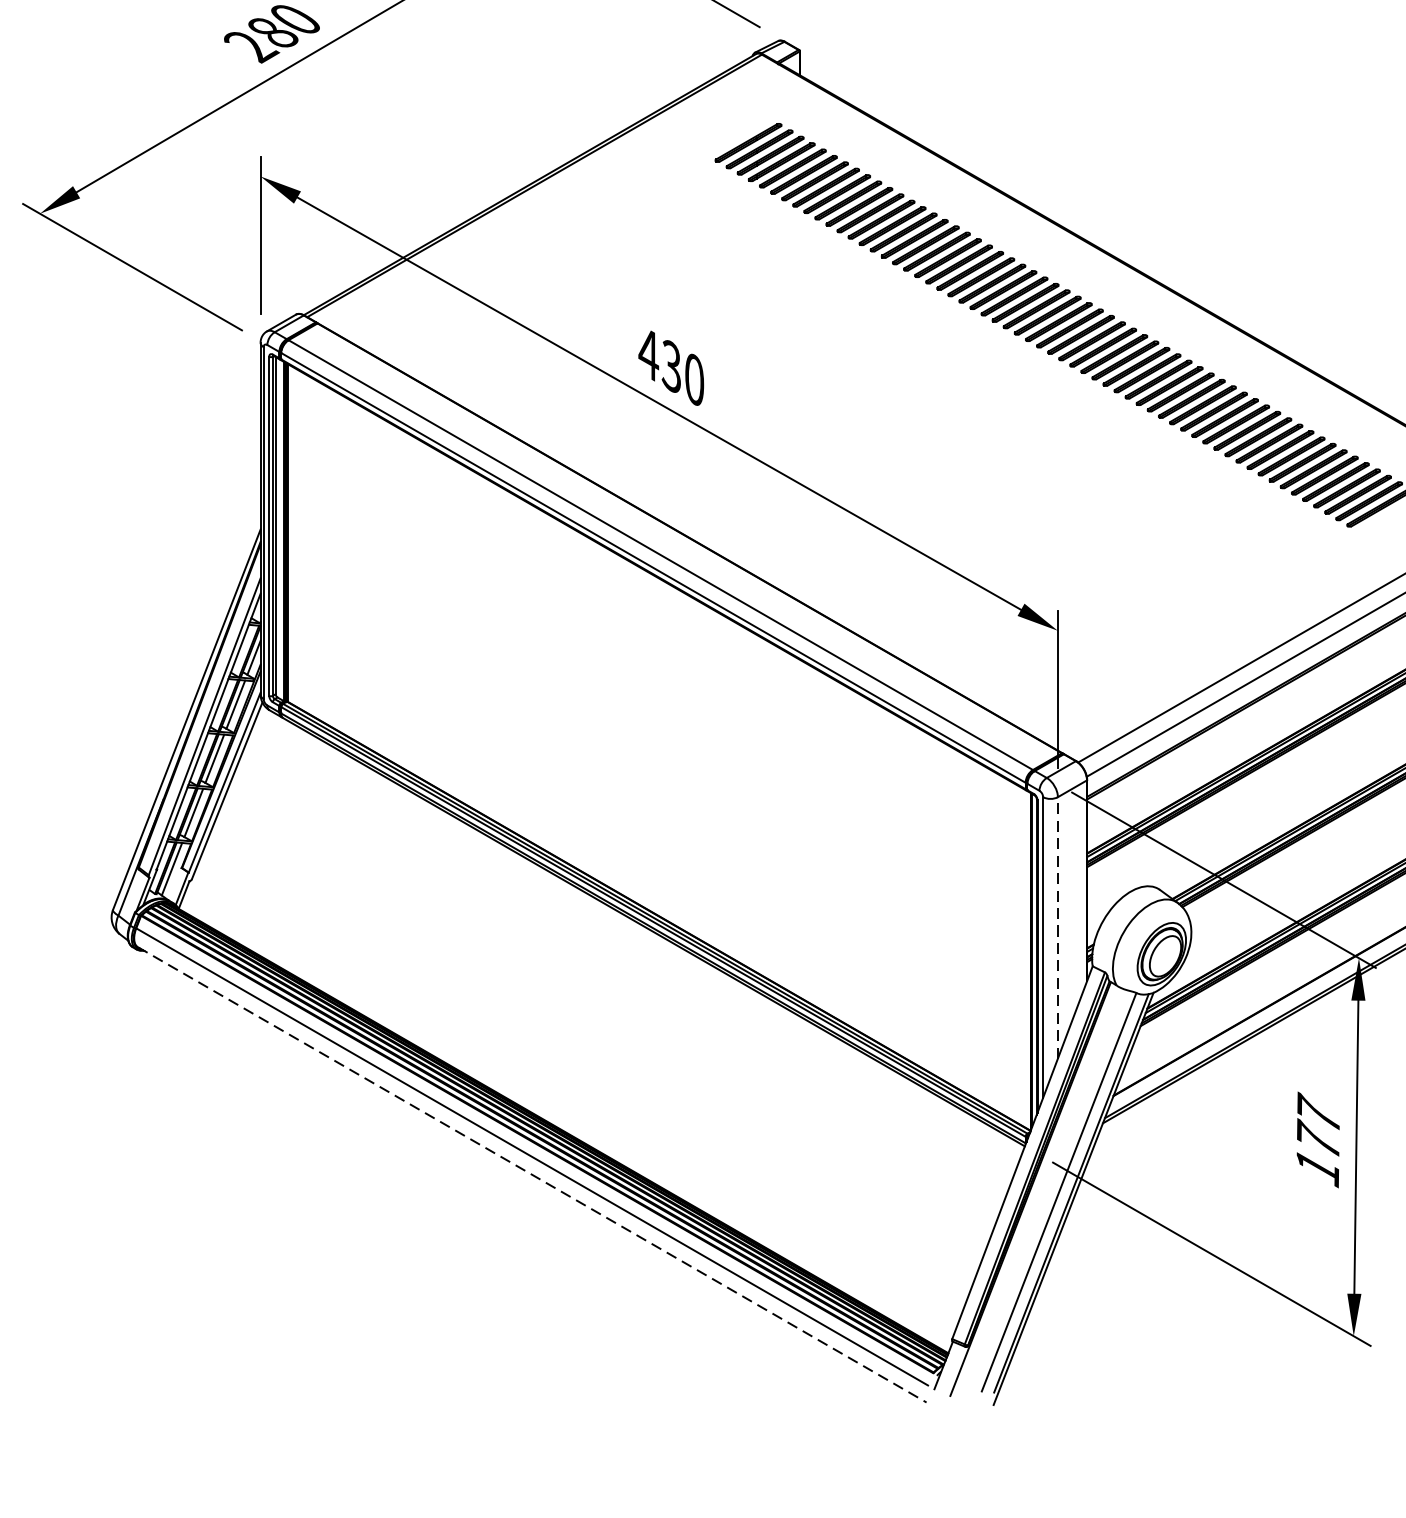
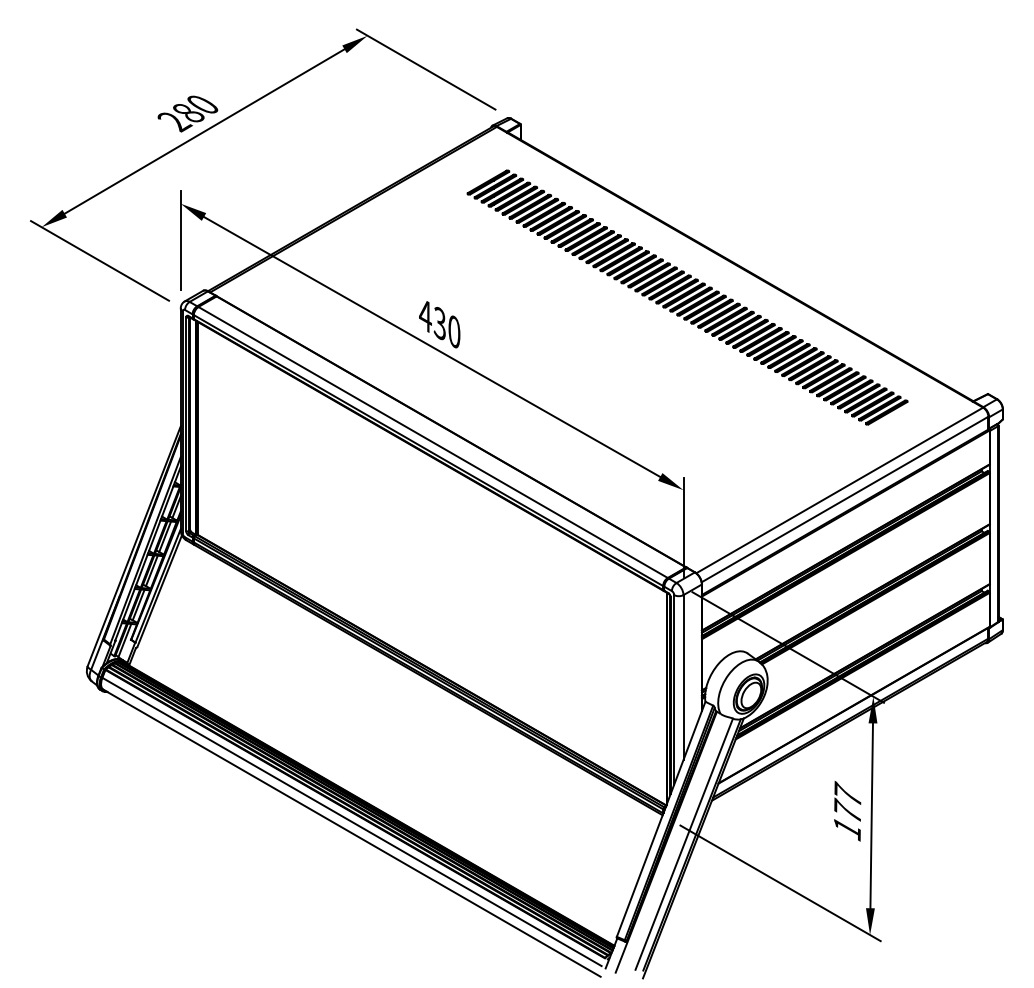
line: (1057, 927) -> (683, 677), dashed -> solid
line: (532, 1175) -> (352, 833), dashed -> solid

